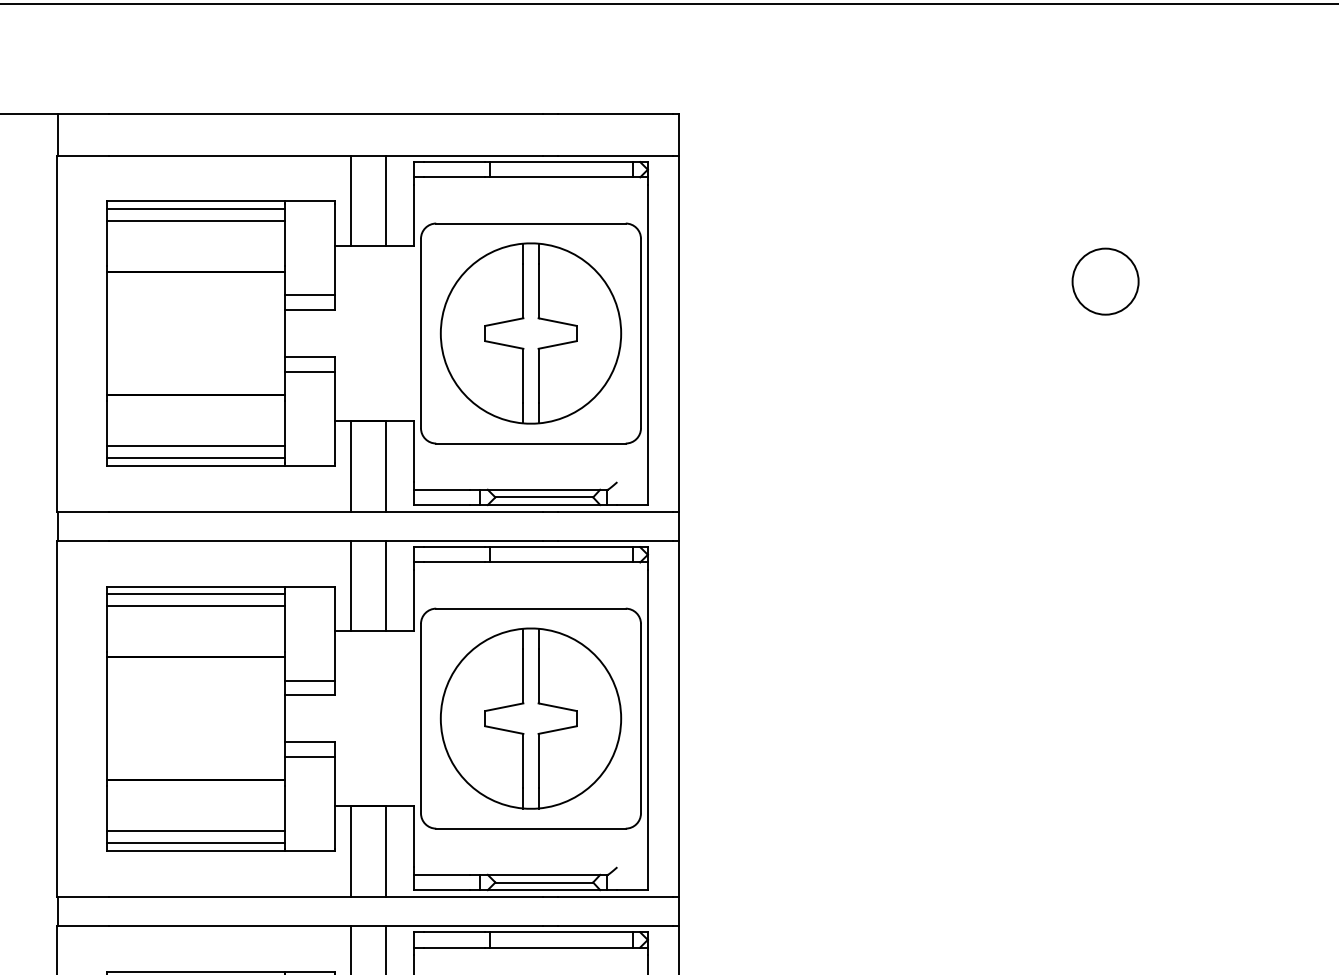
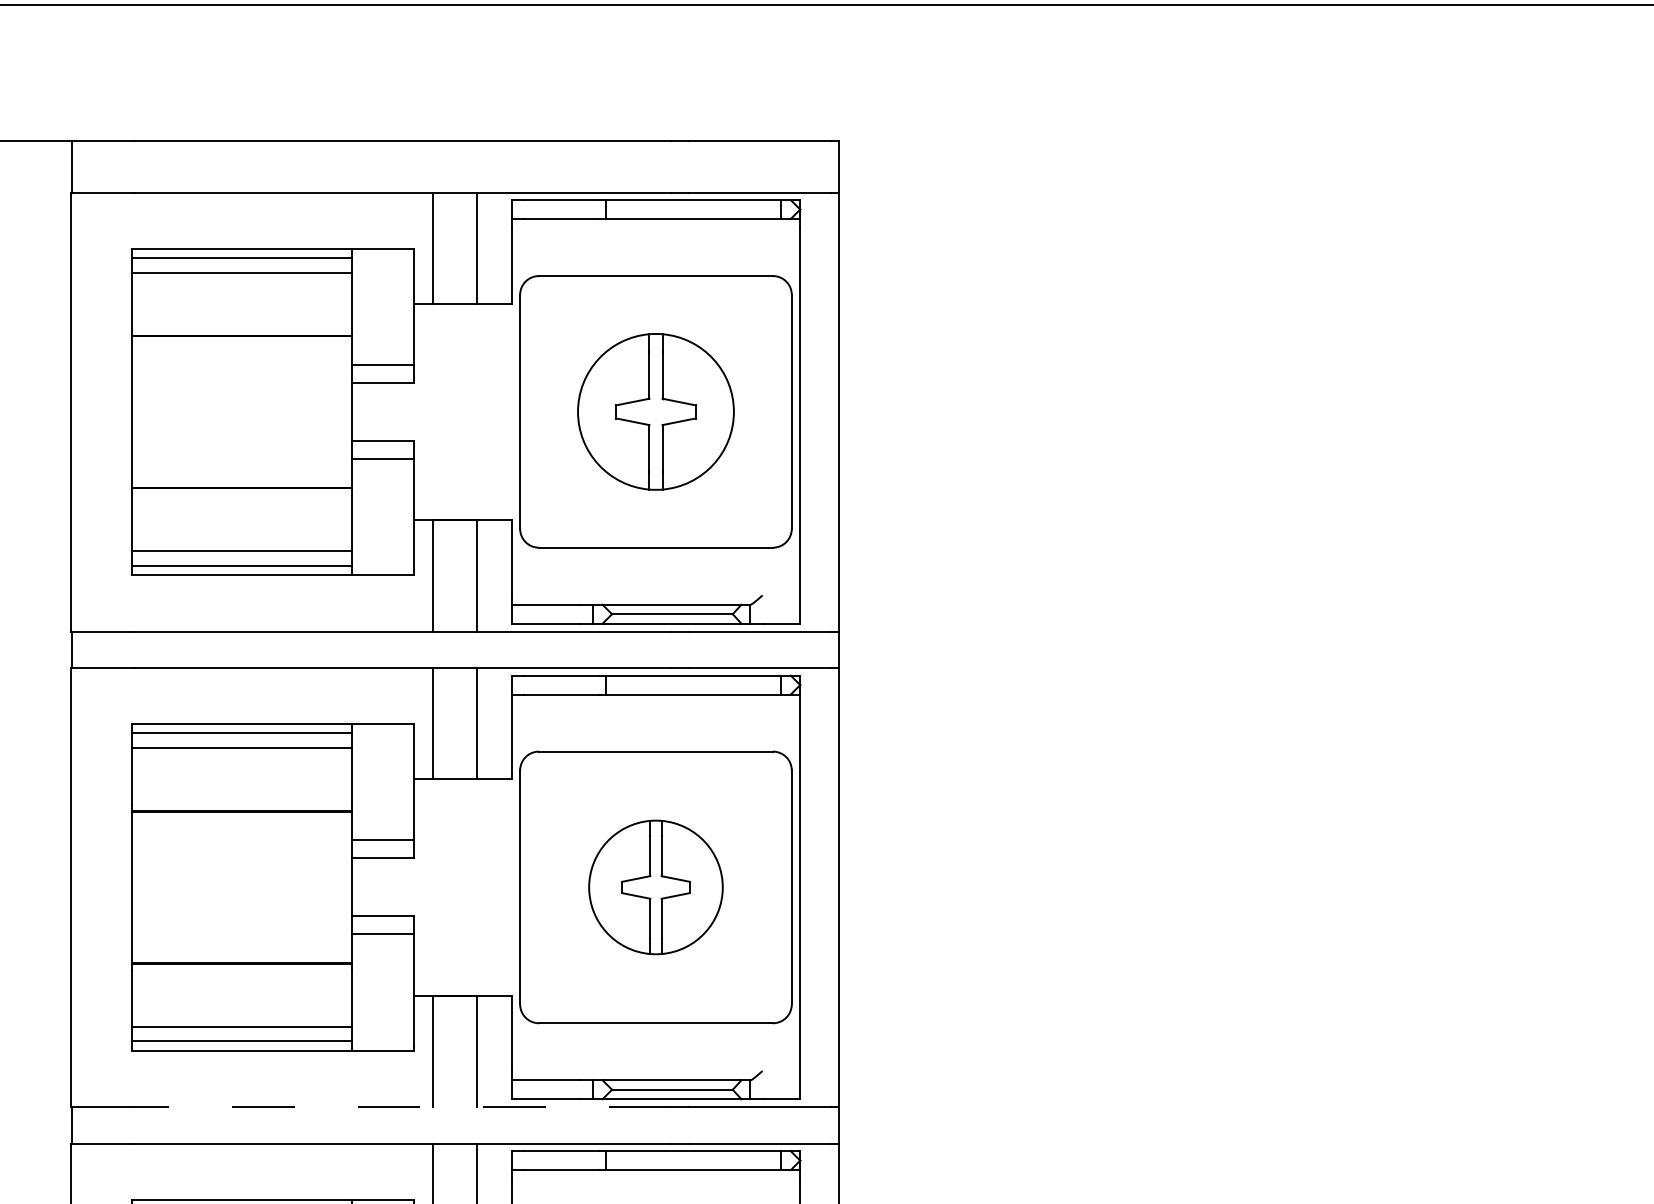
circle: (1105, 281) -> (1365, 347), removed
part: (530, 333) -> (655, 411), size x0.7
part: (530, 718) -> (655, 887), size x0.6
line: (325, 896) -> (402, 1107), solid -> dashed

